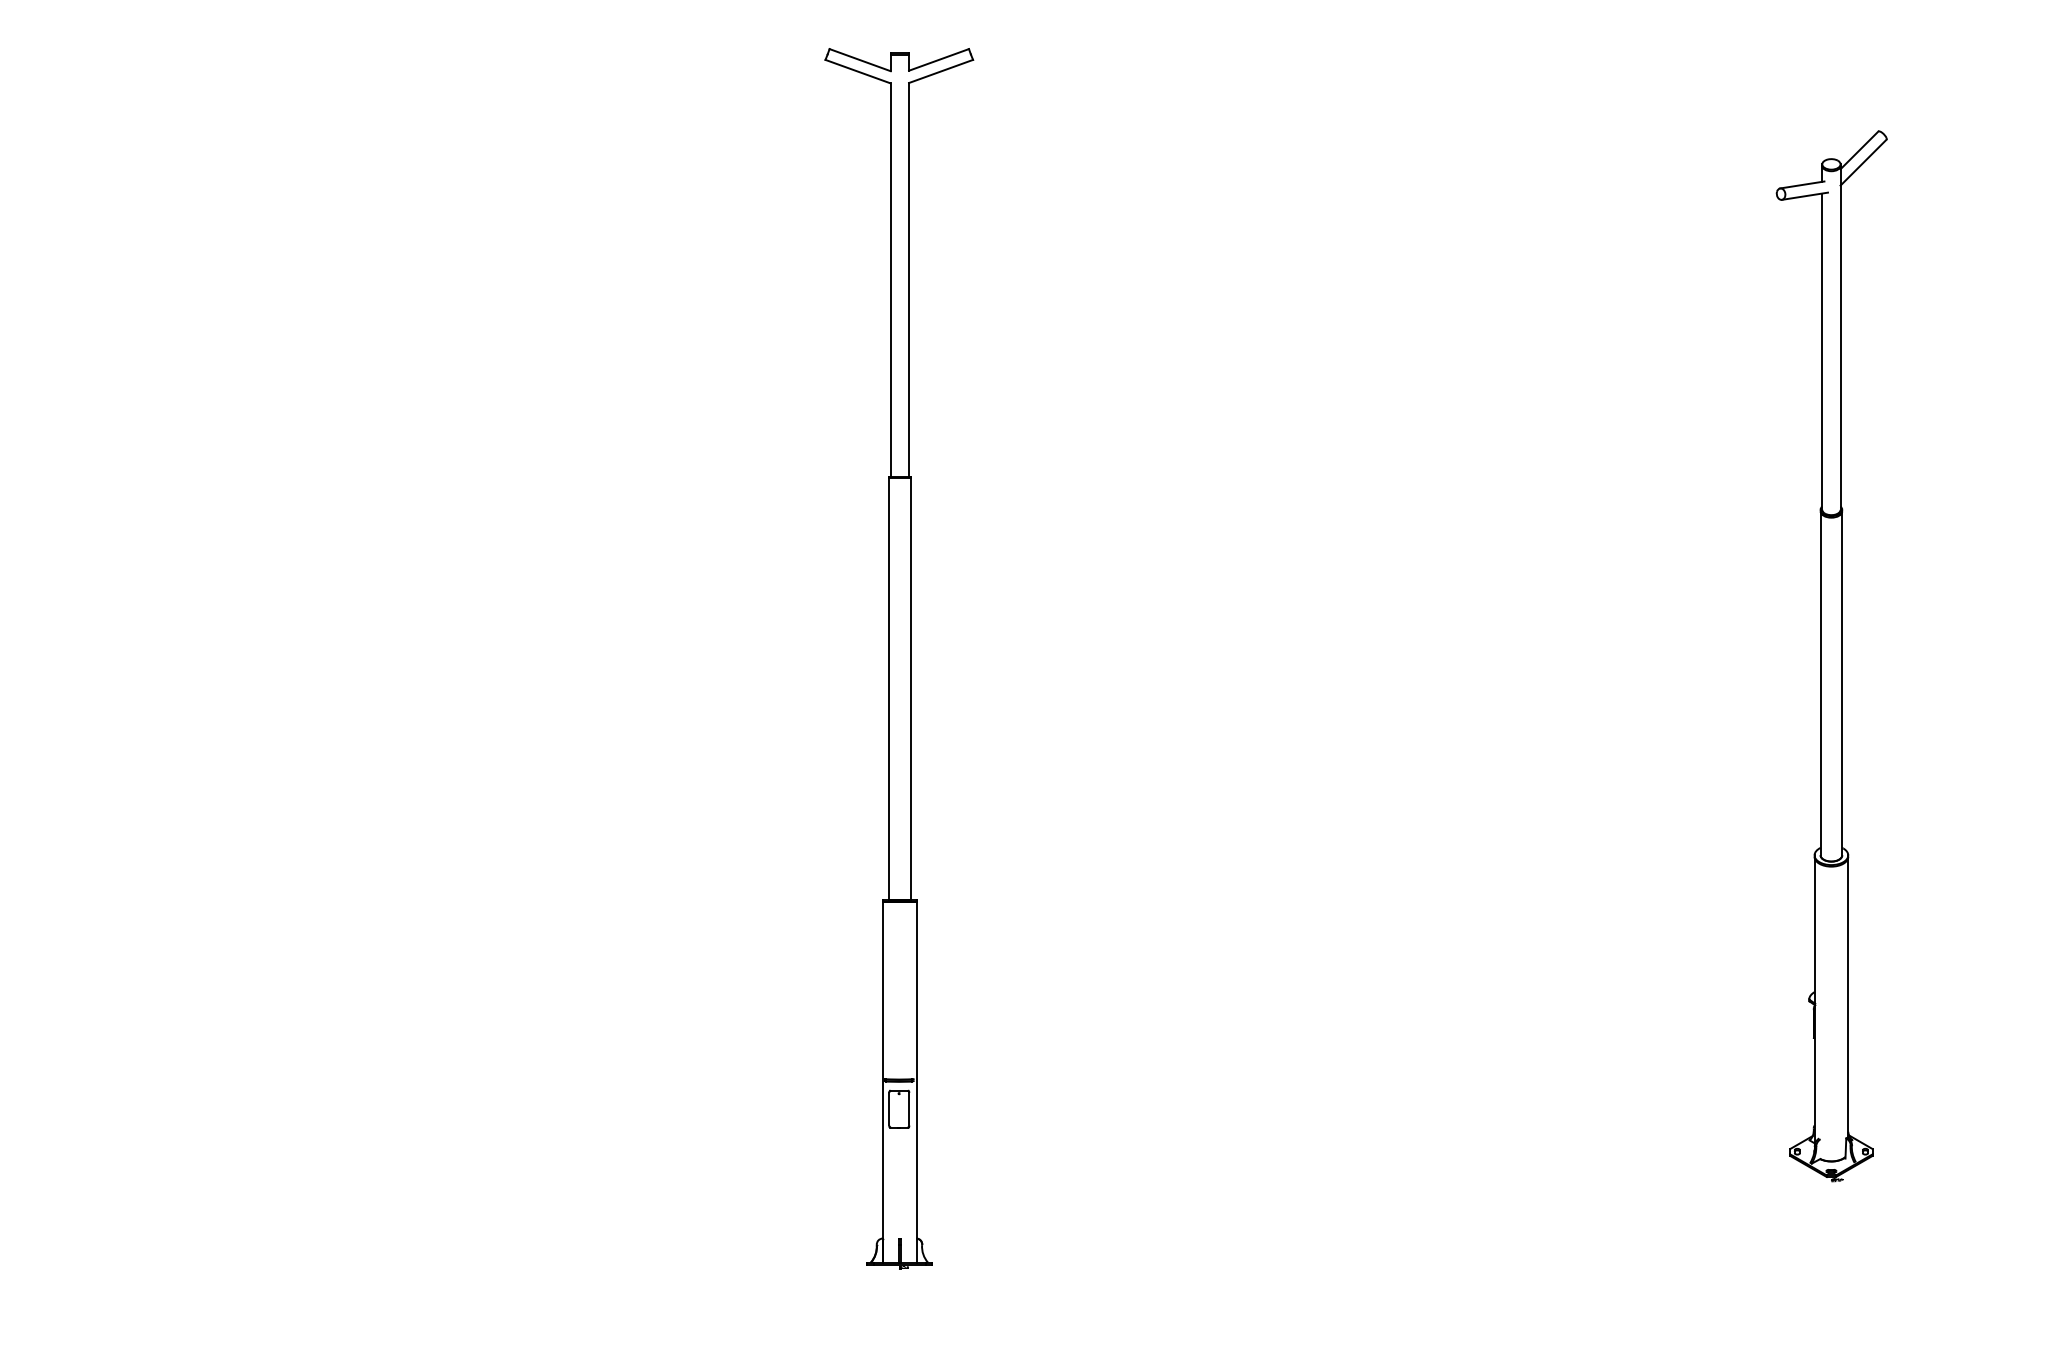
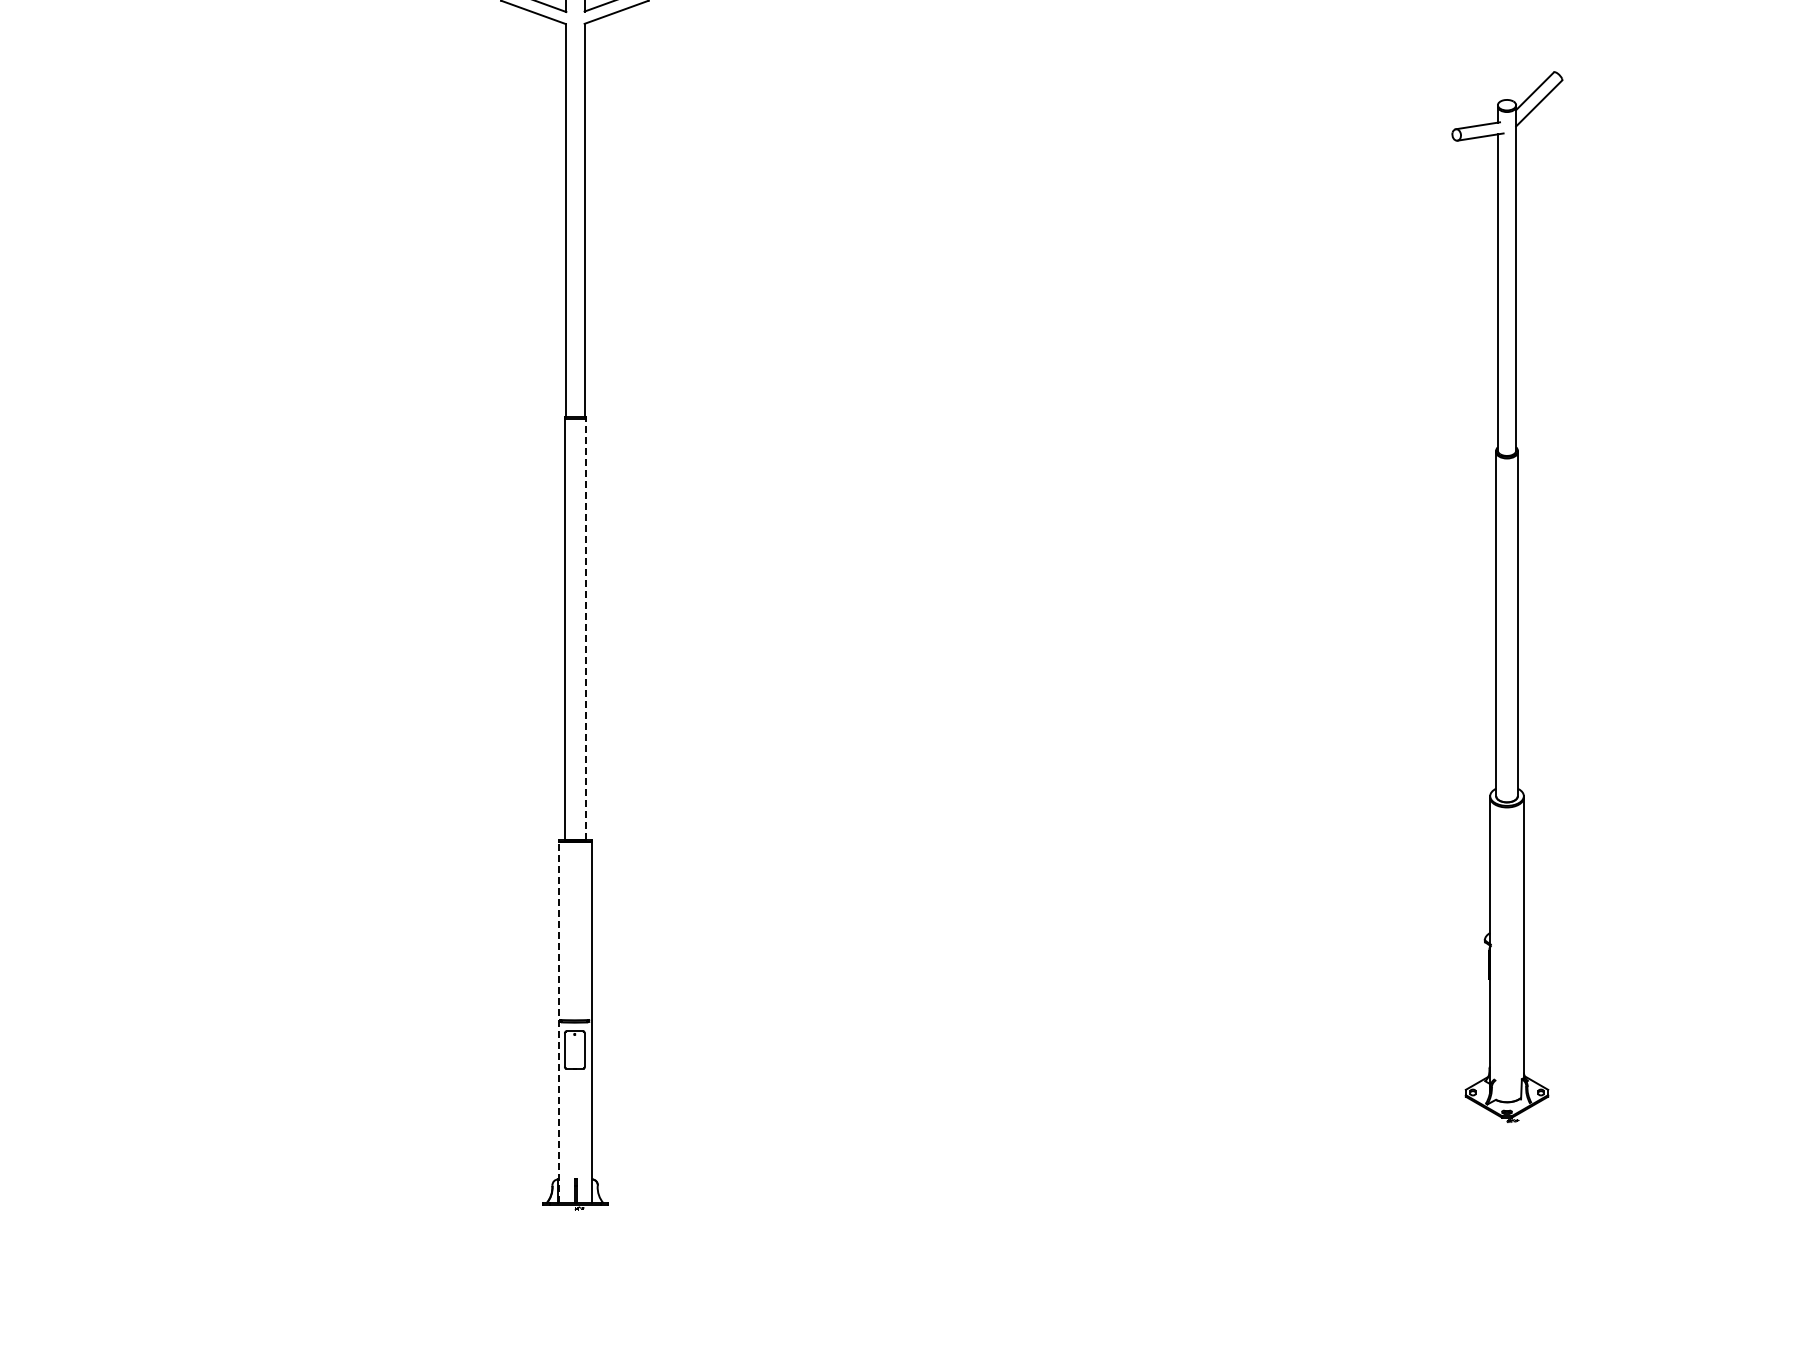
line: (910, 689) -> (586, 630), solid -> dashed
line: (883, 1082) -> (559, 1023), solid -> dashed

